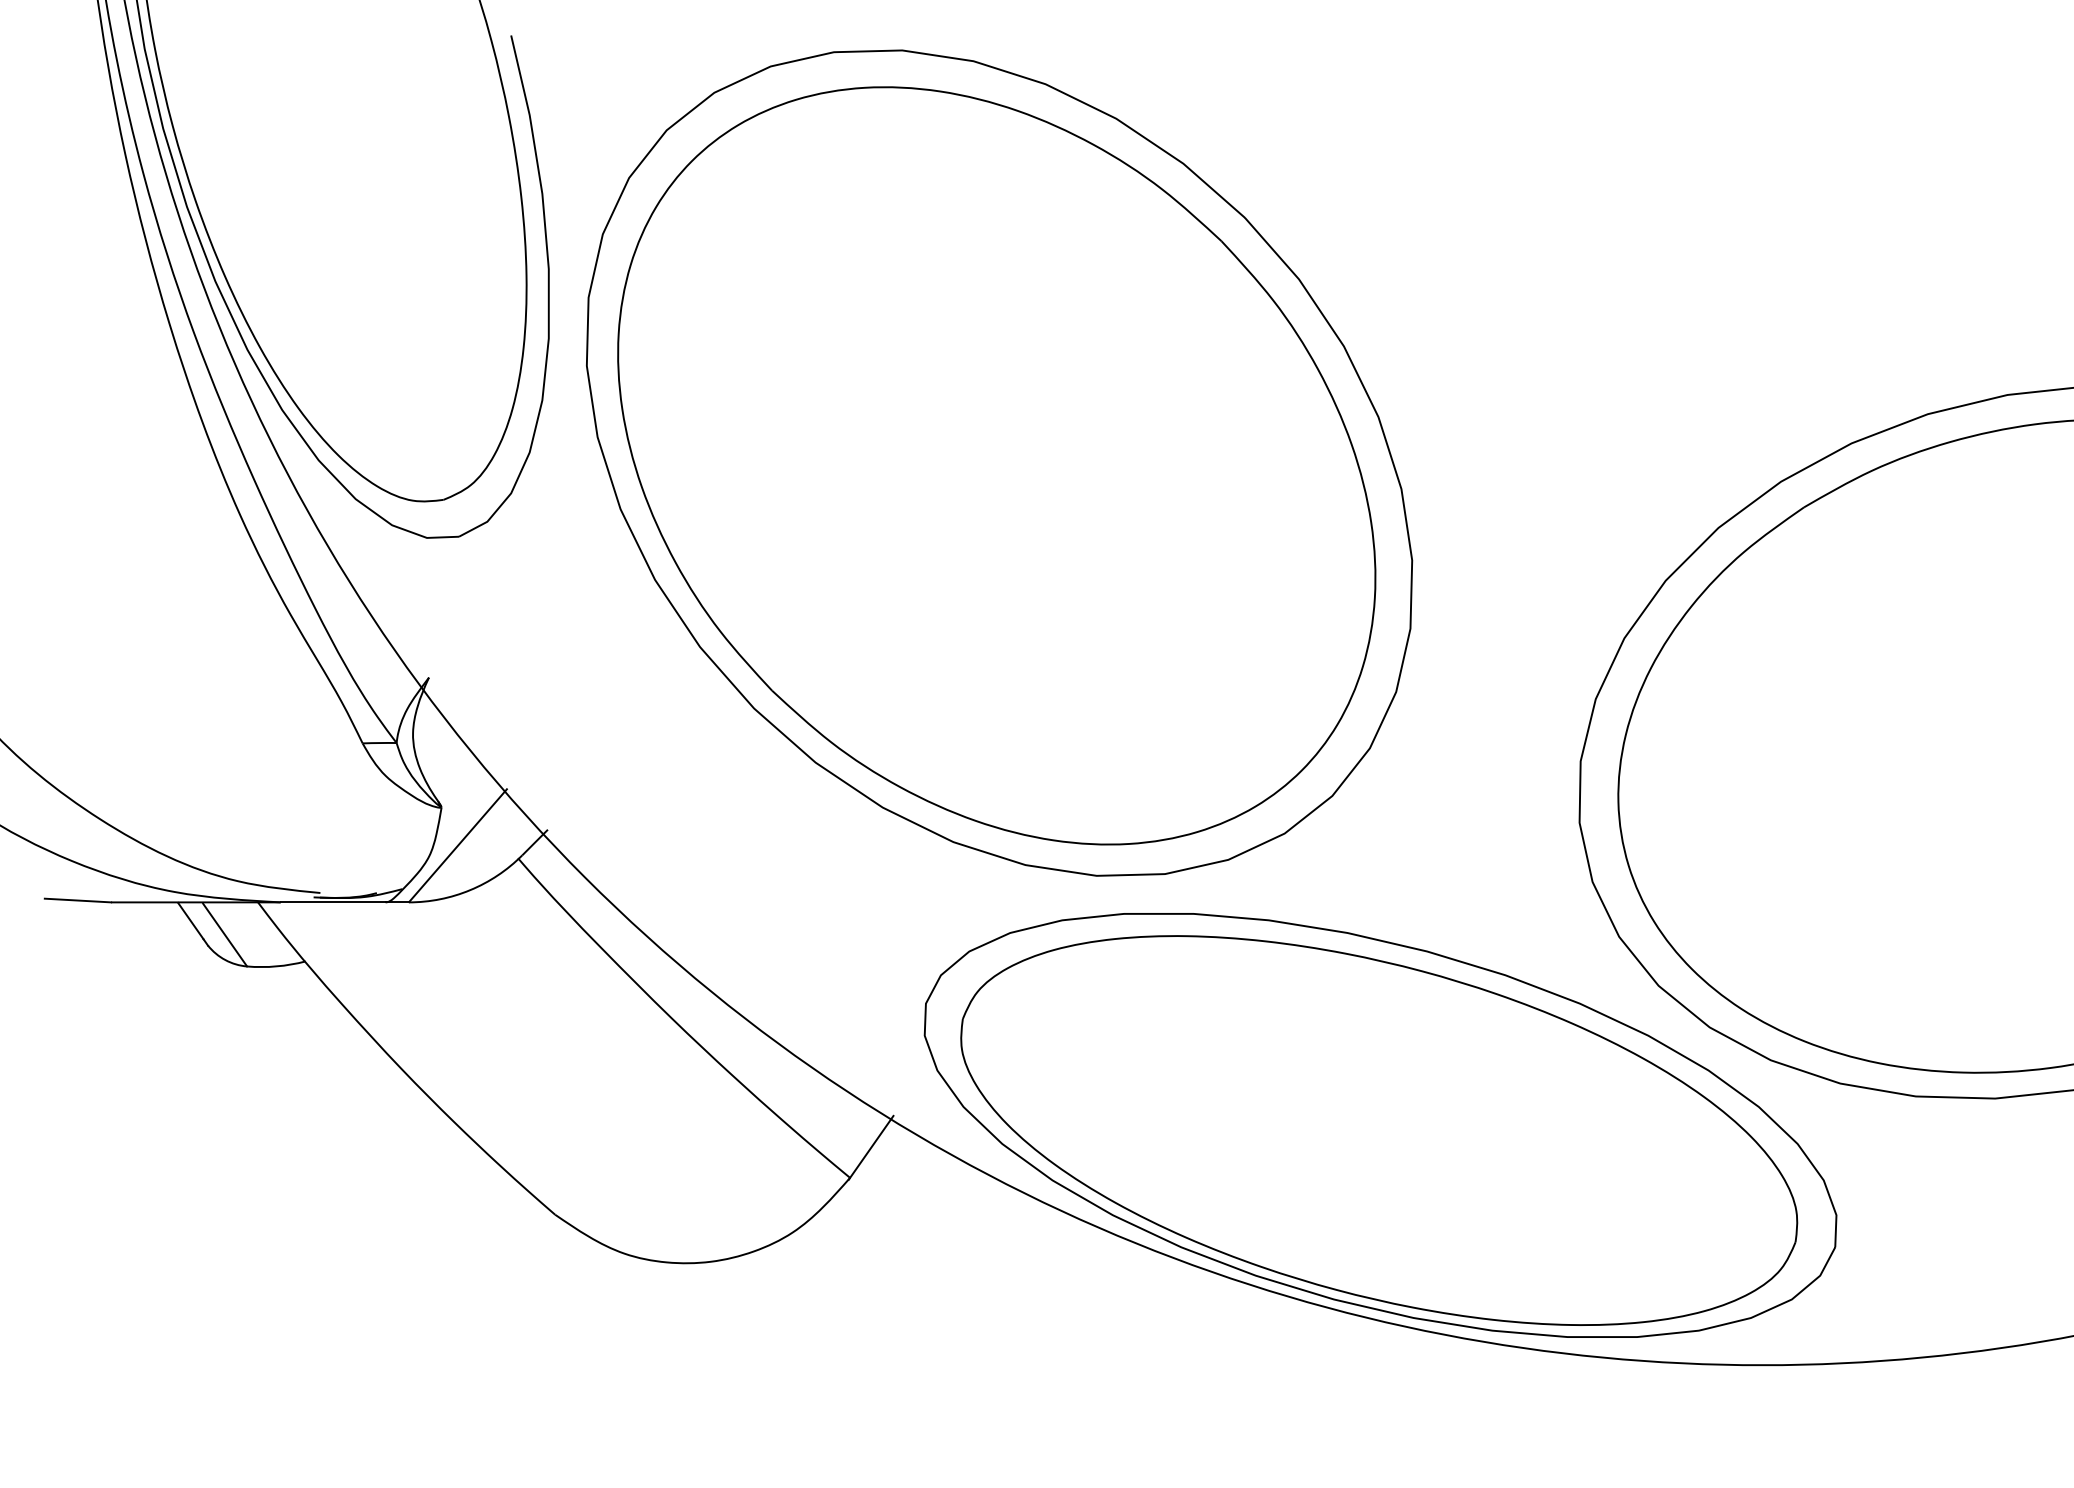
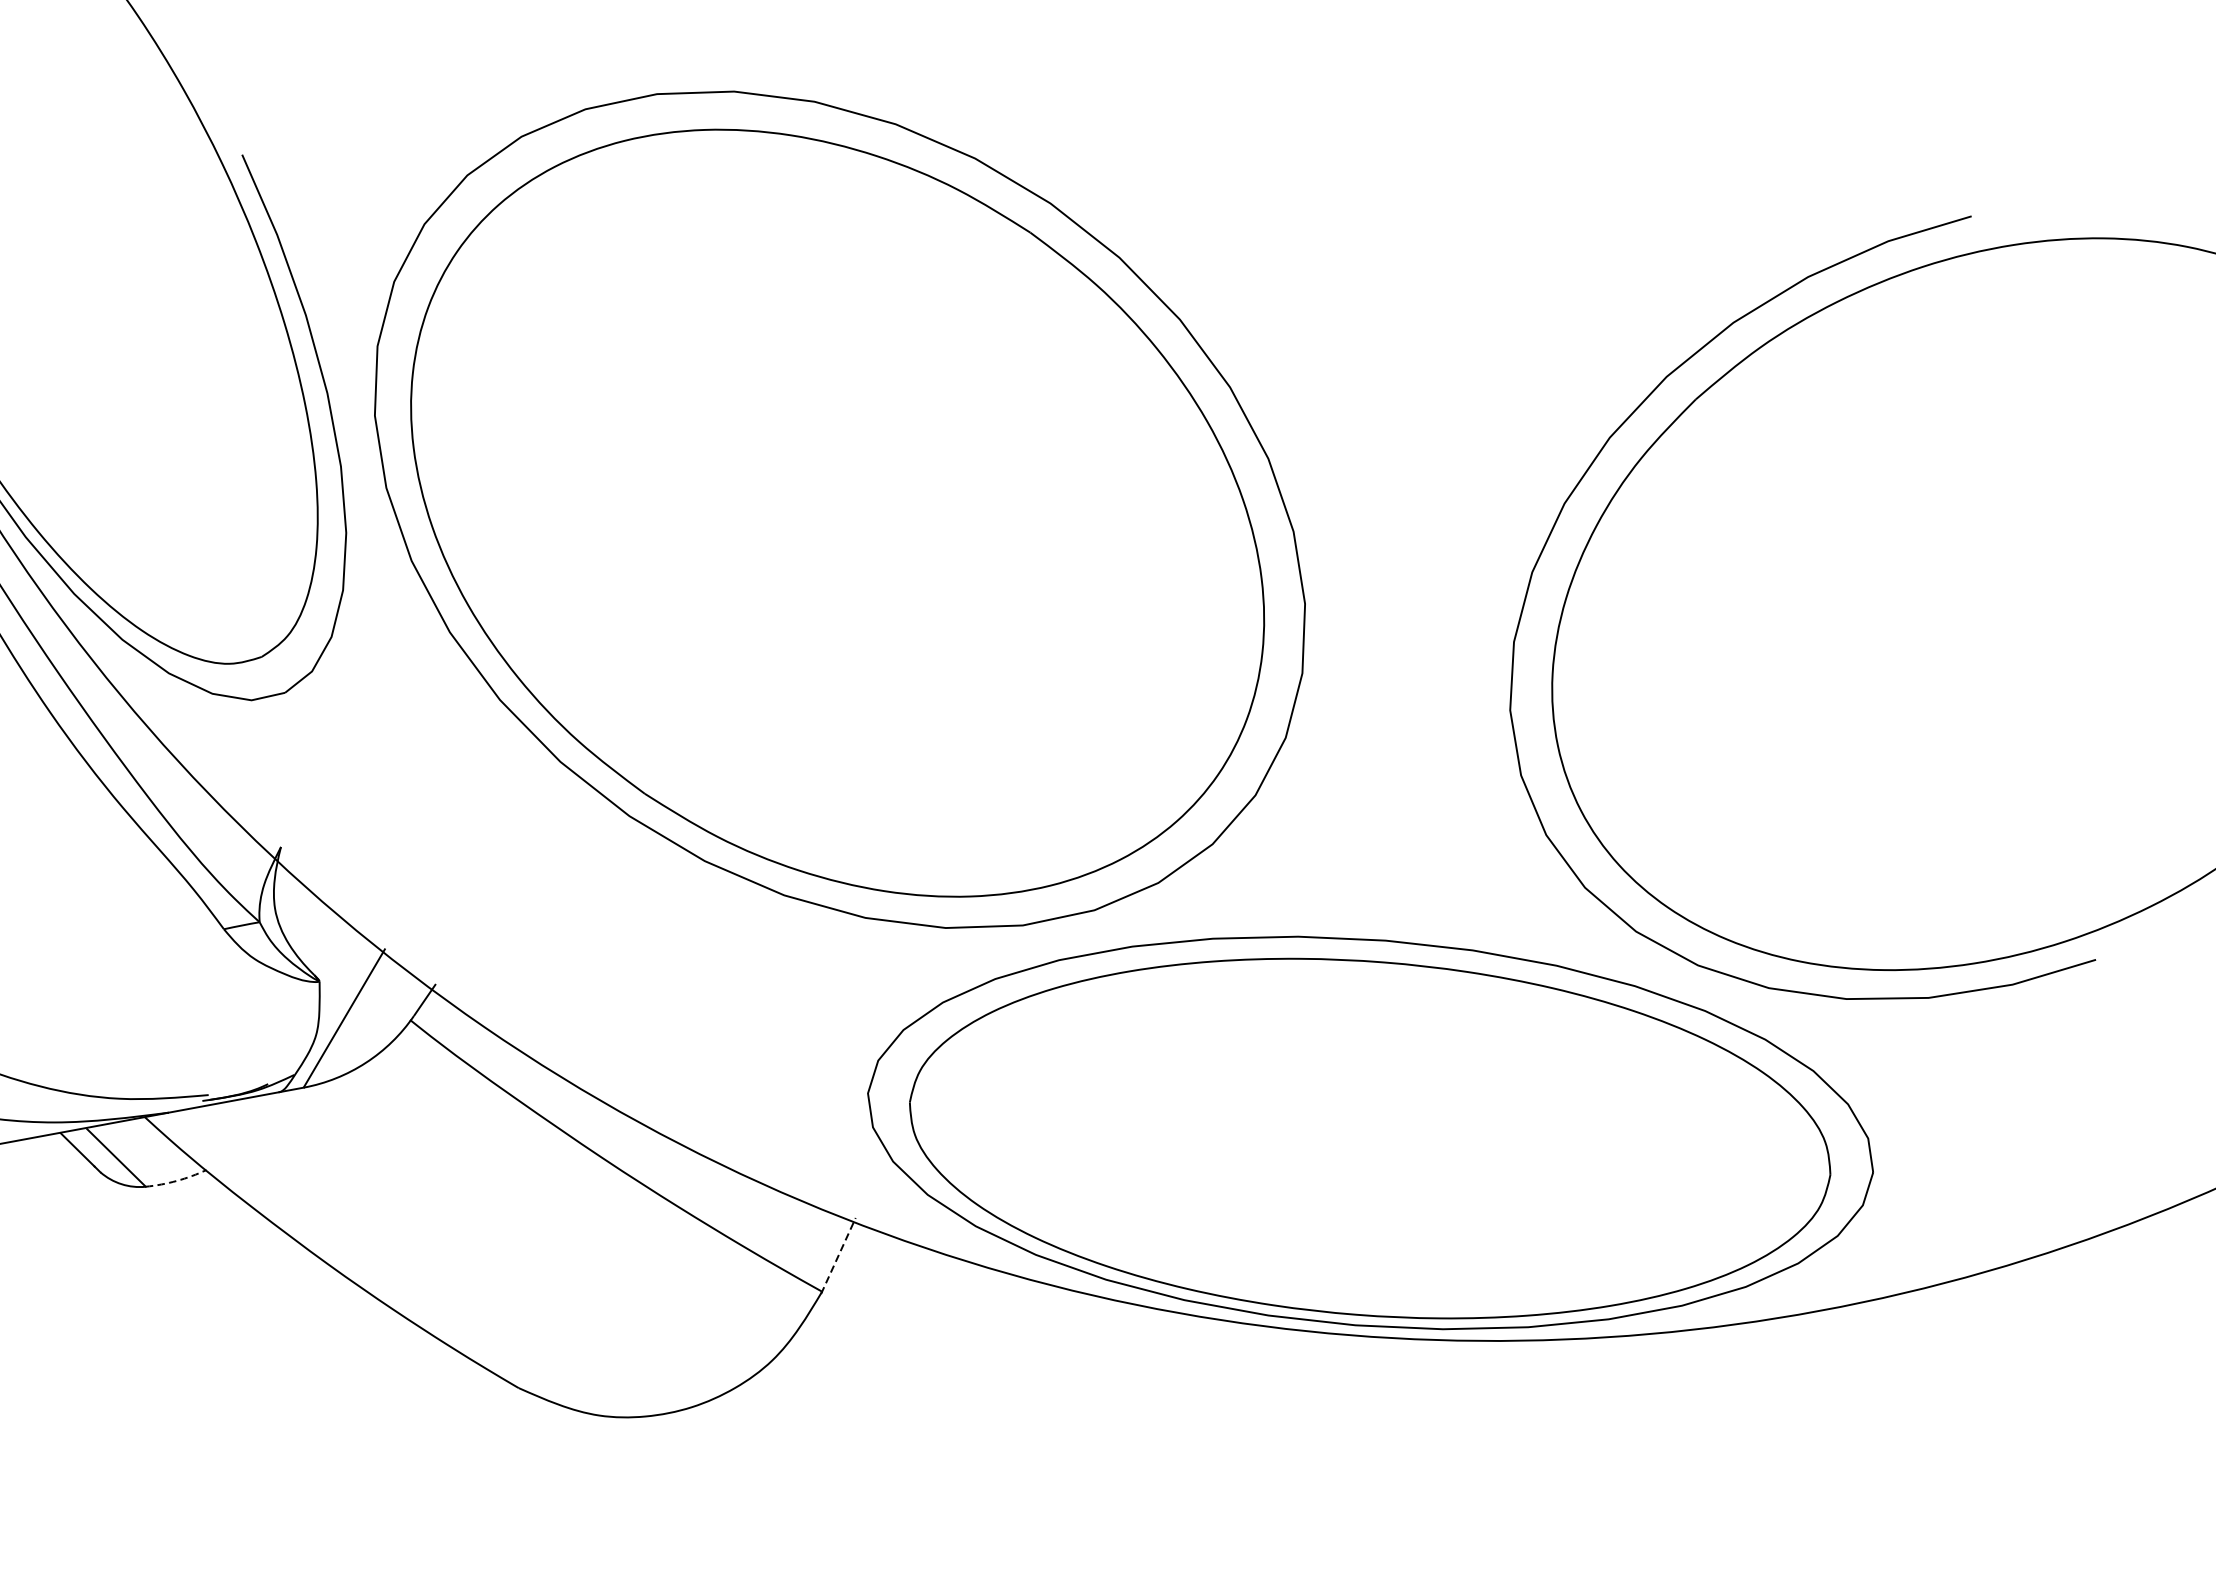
arc: (276, 966) -> (176, 1181), solid -> dashed
line: (871, 1147) -> (838, 1255), solid -> dashed

